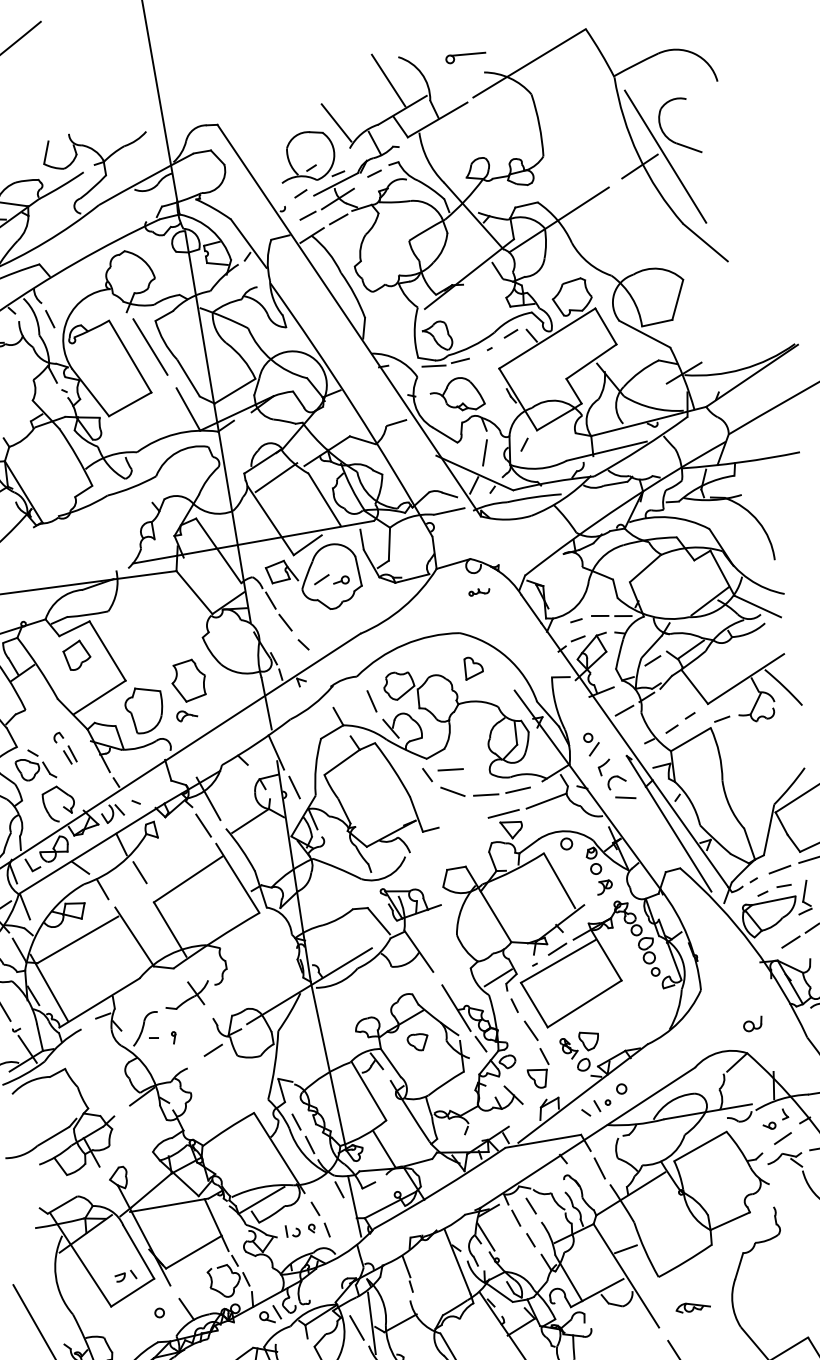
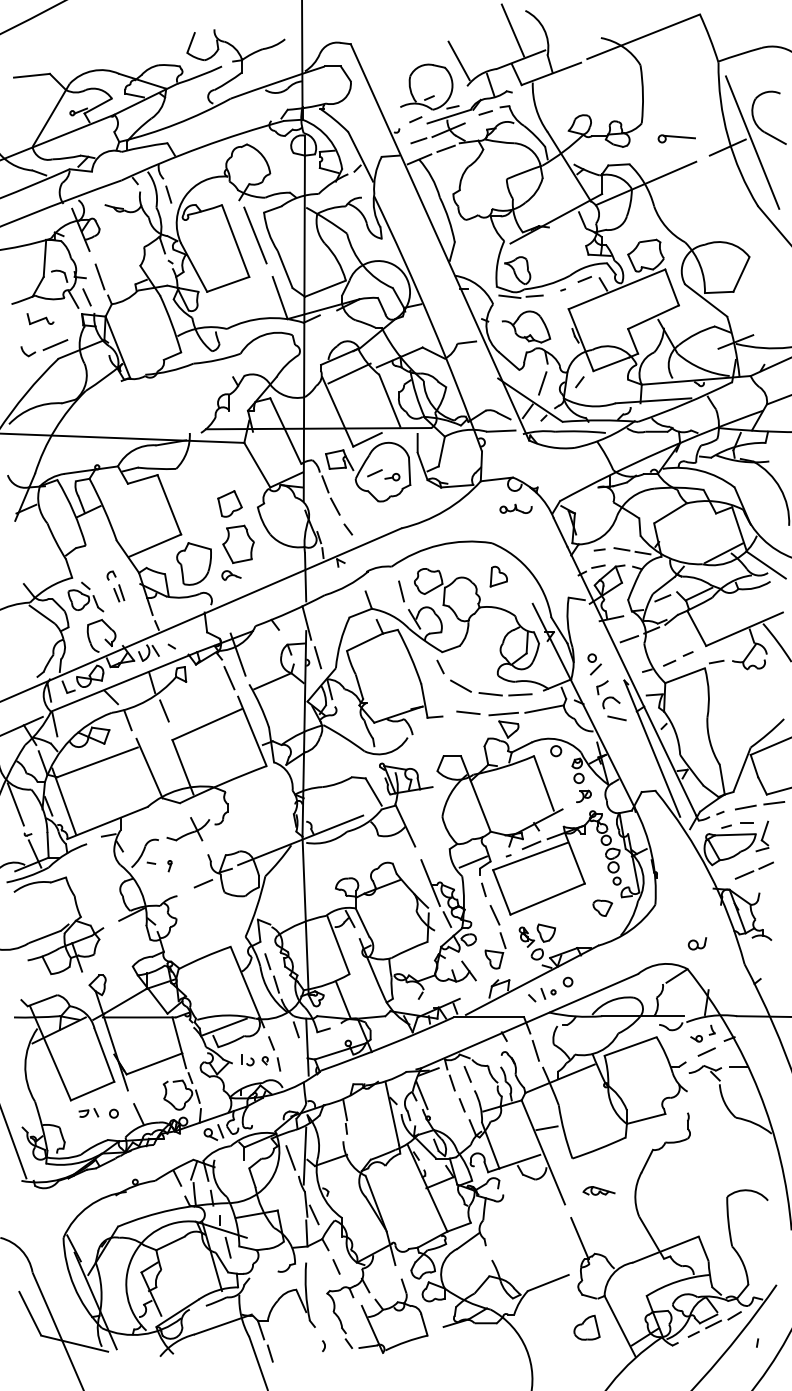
part: (465, 56) -> (676, 138), moved
part: (478, 591) -> (515, 508), size x1.67
part: (76, 654) -> (229, 503), moved
line: (450, 769) -> (468, 712), moved
part: (417, 1041) -> (602, 907), moved
part: (125, 1275) -> (88, 1112), moved

